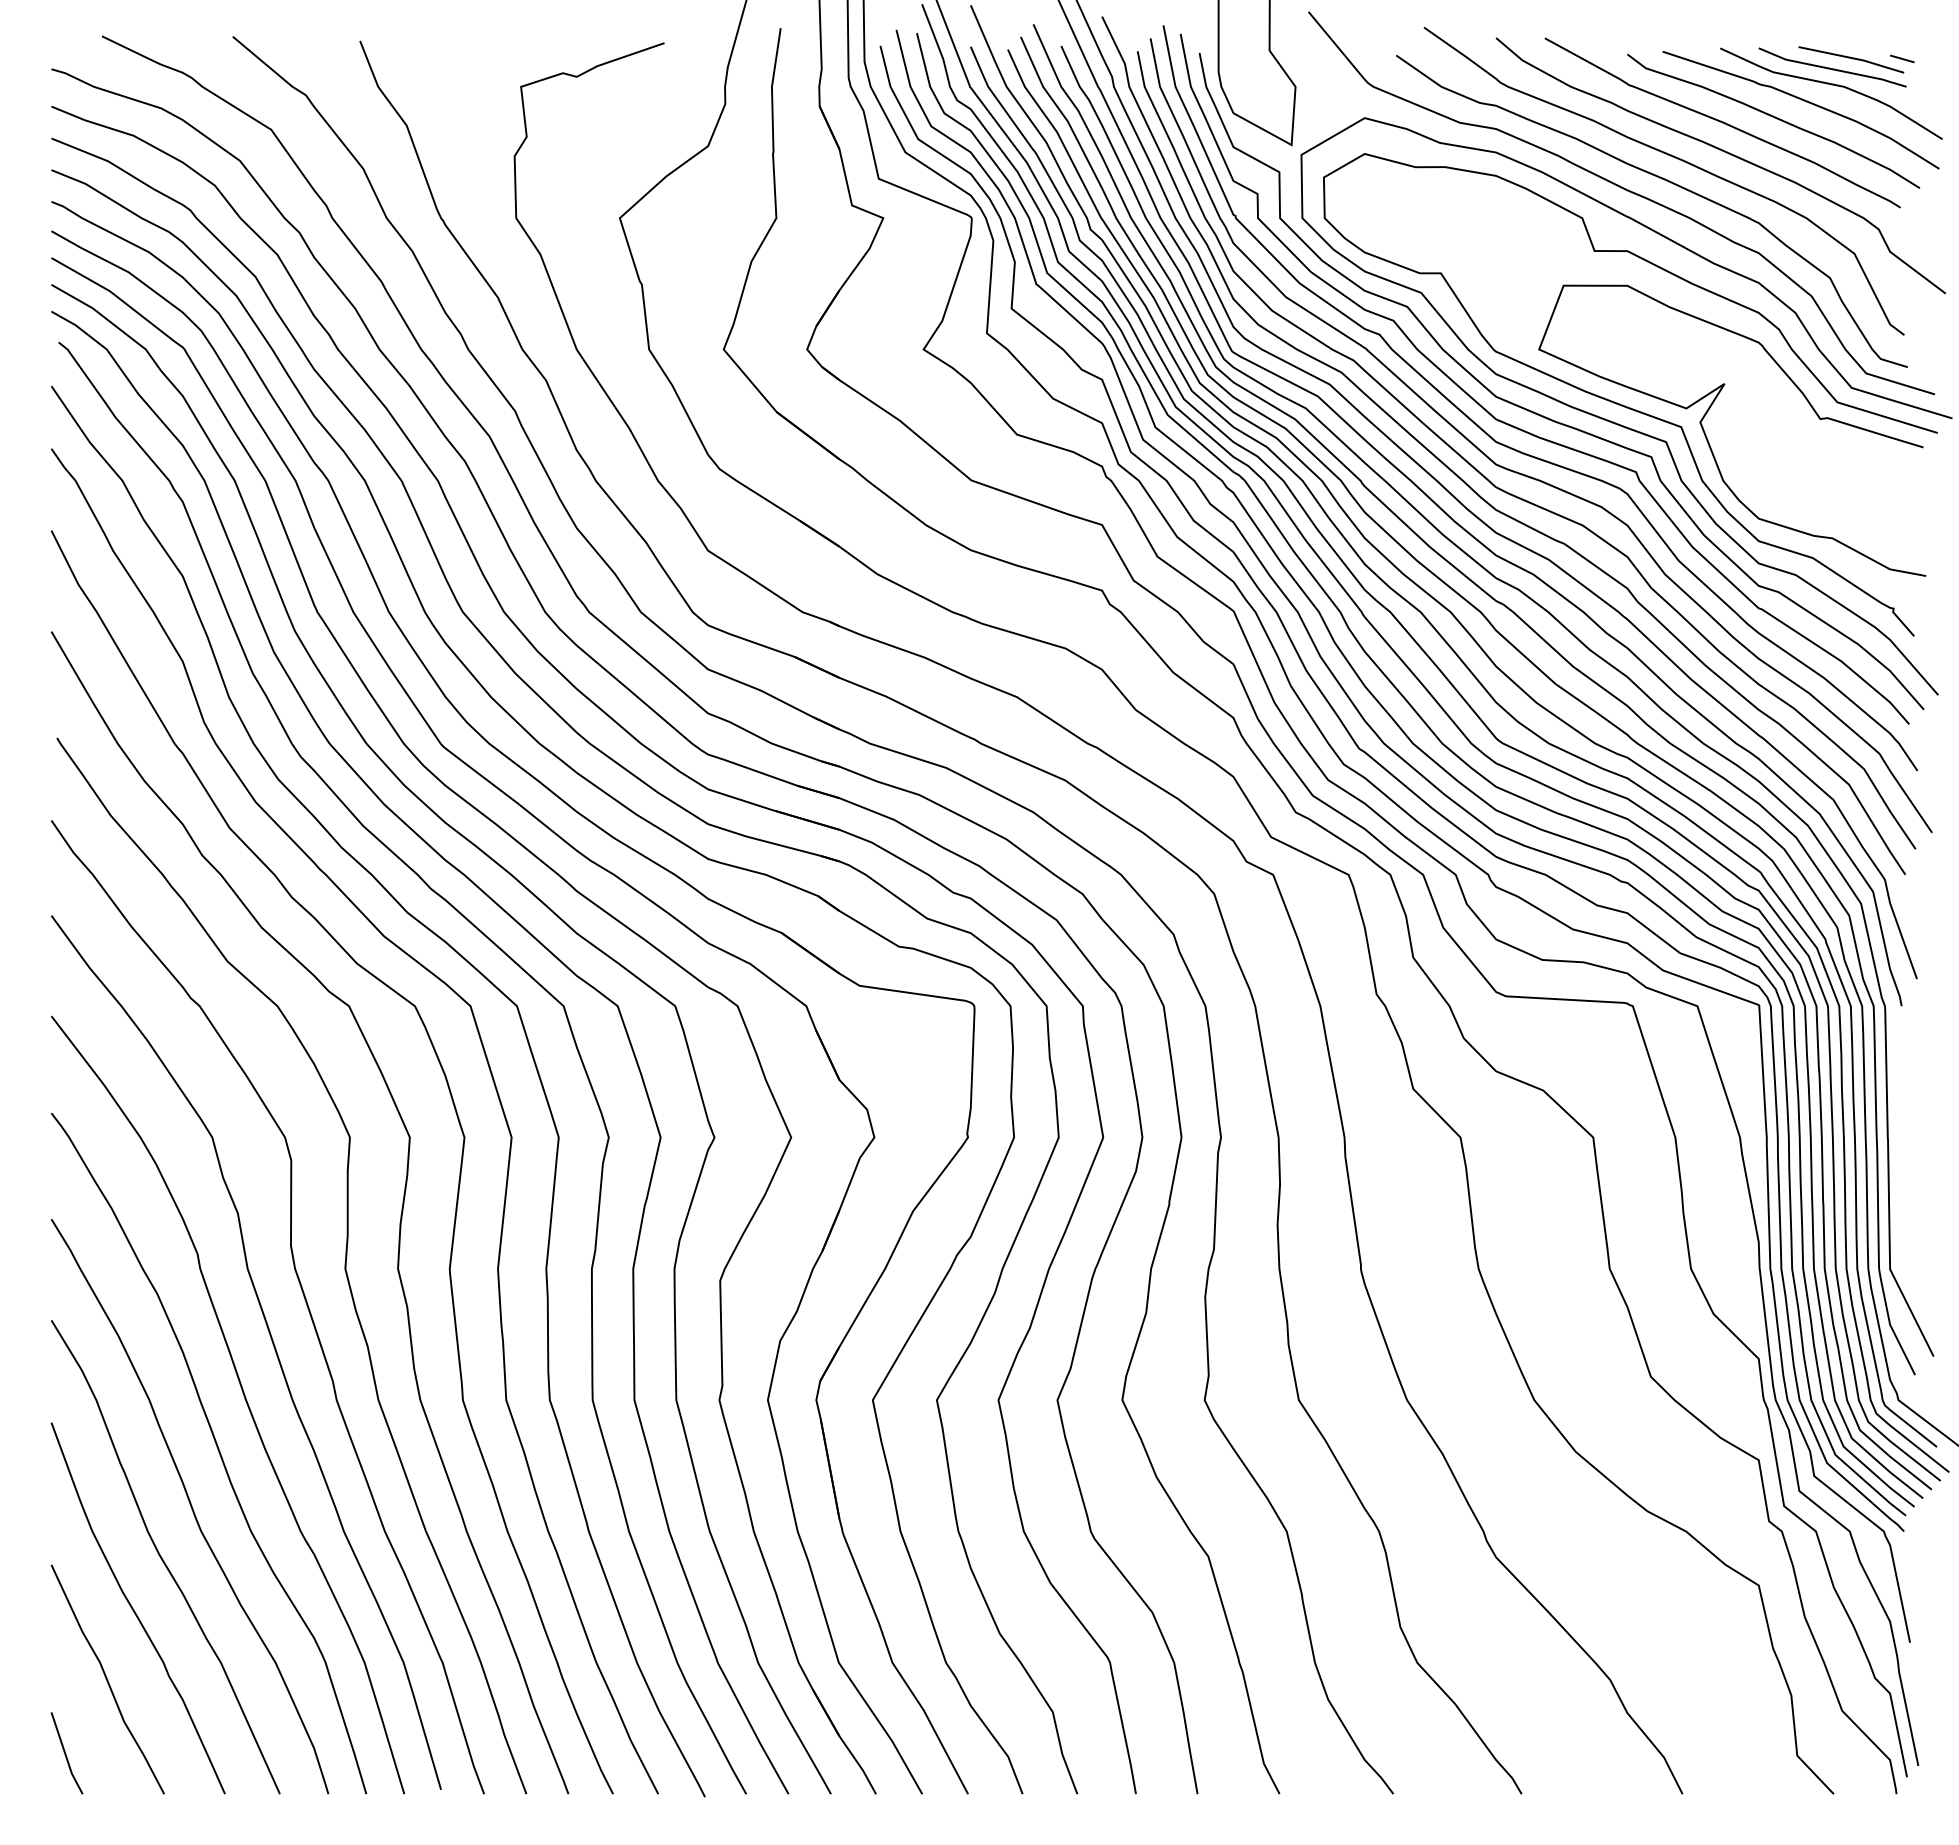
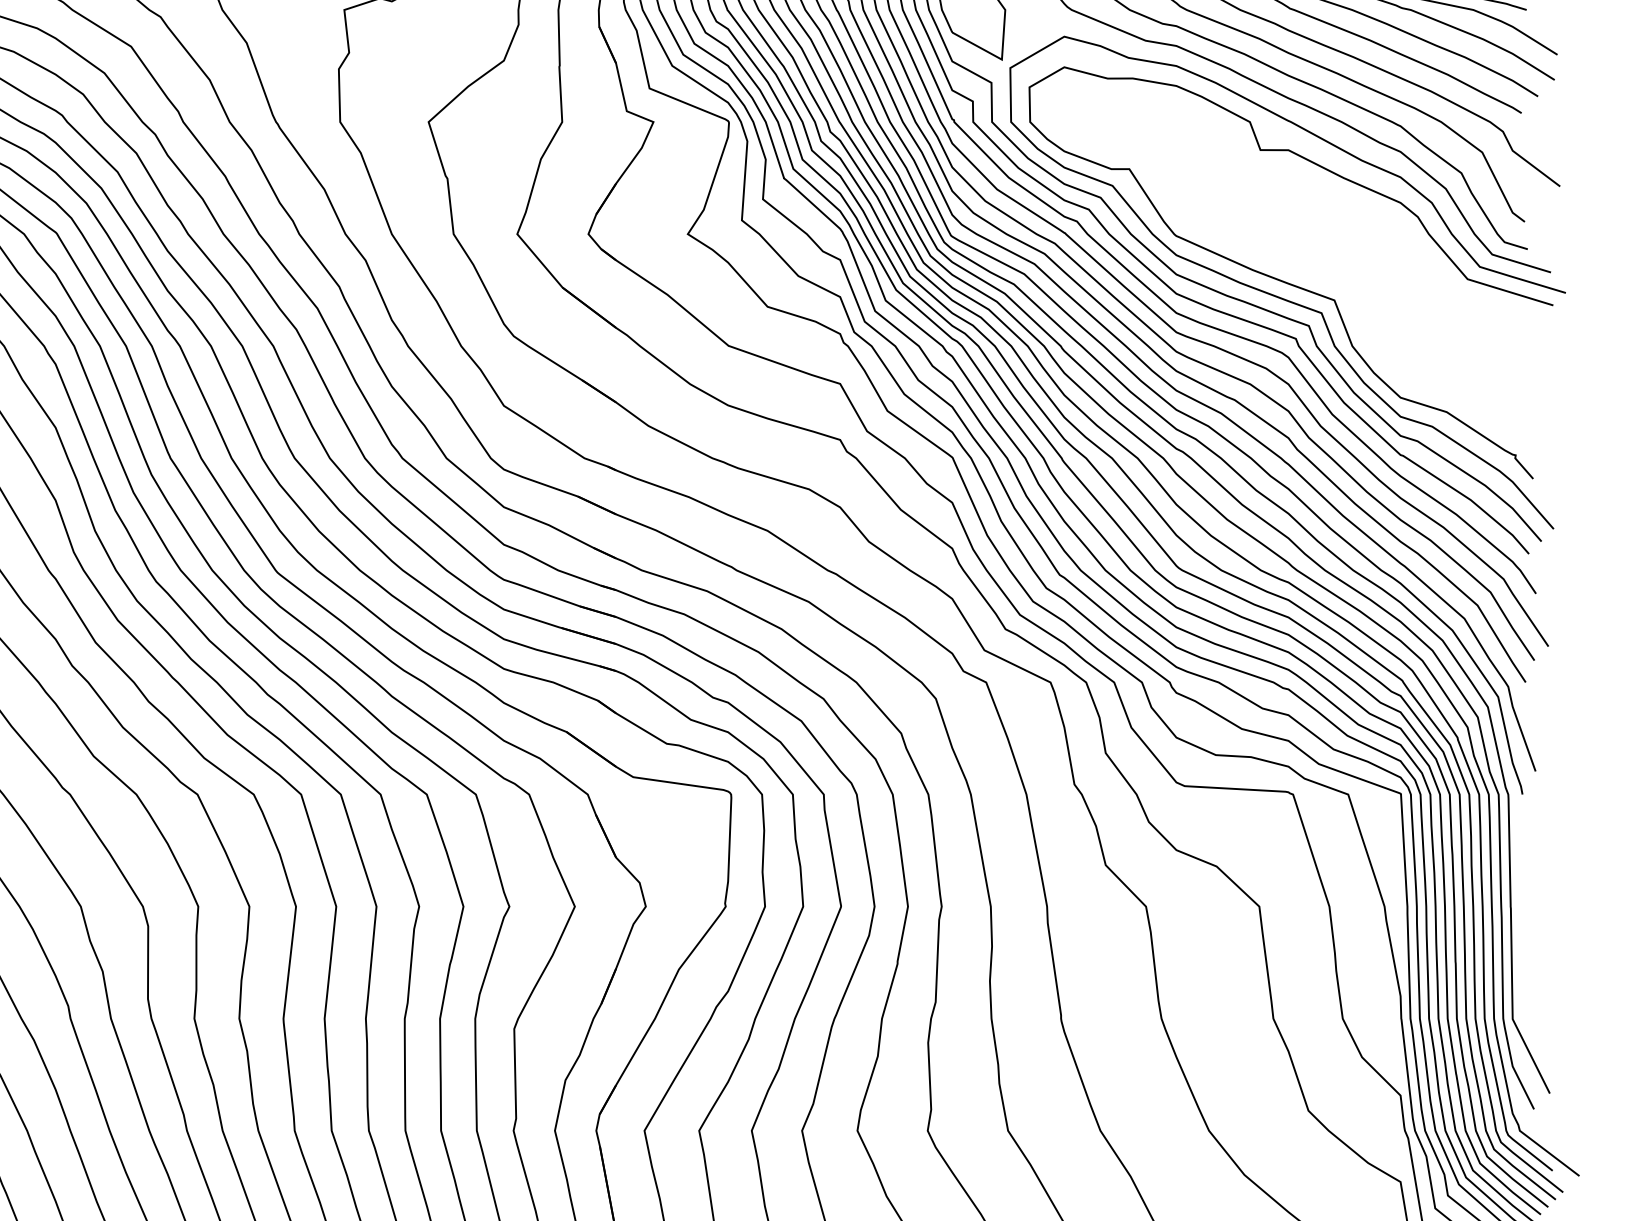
curve: (1709, 442) -> (1358, 313), removed

